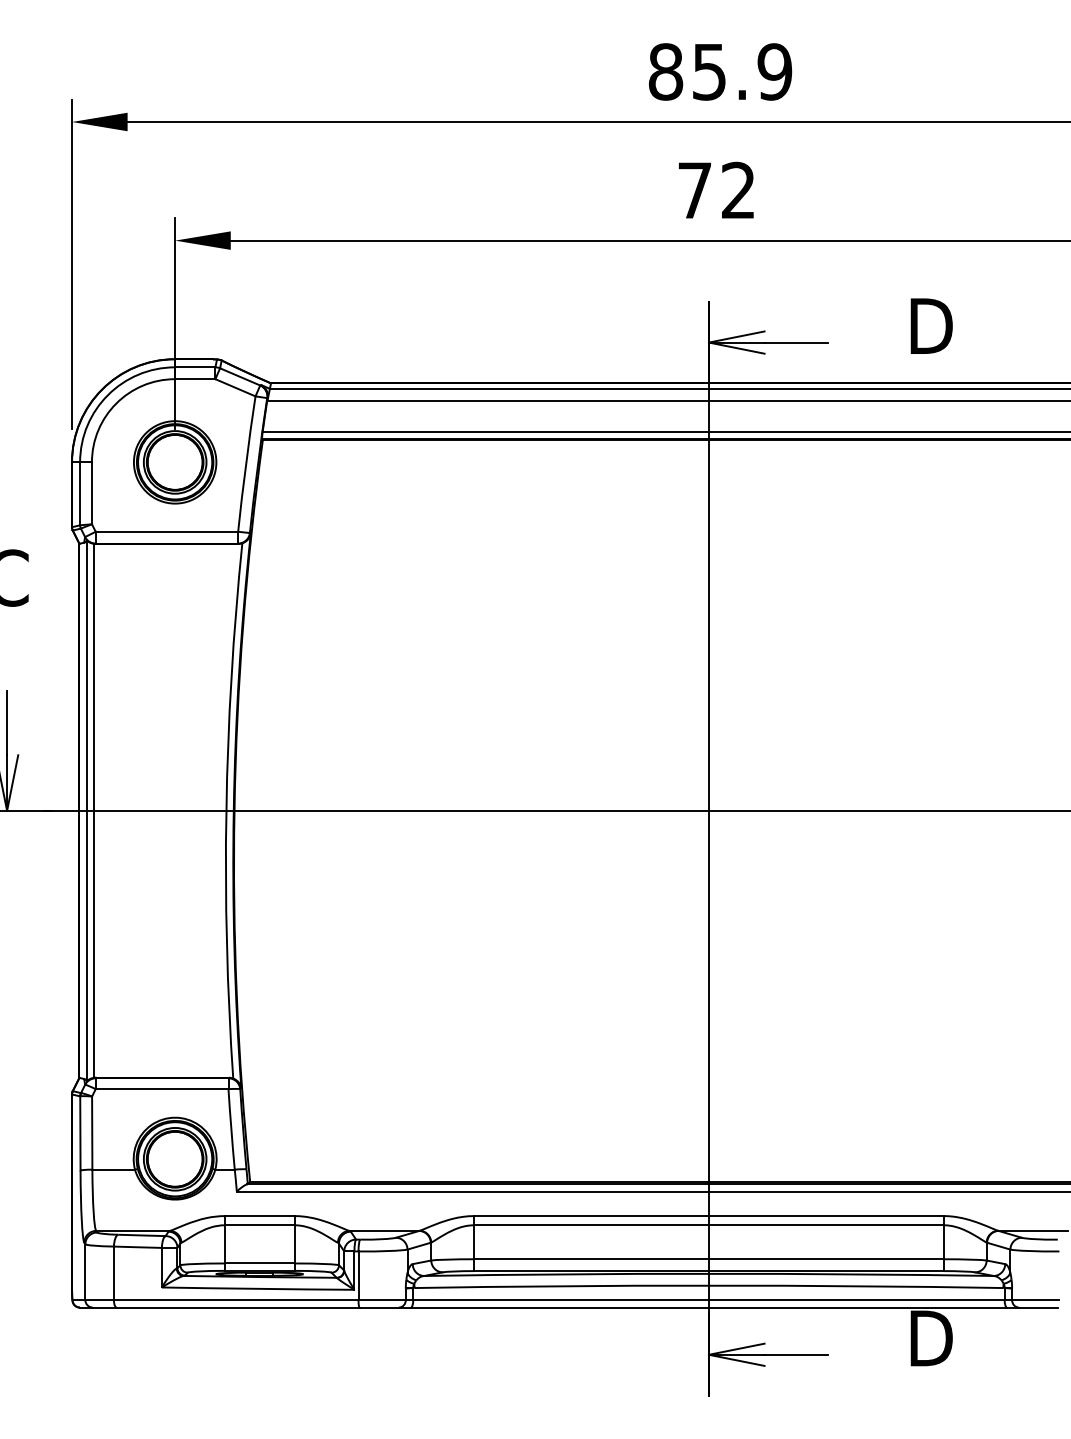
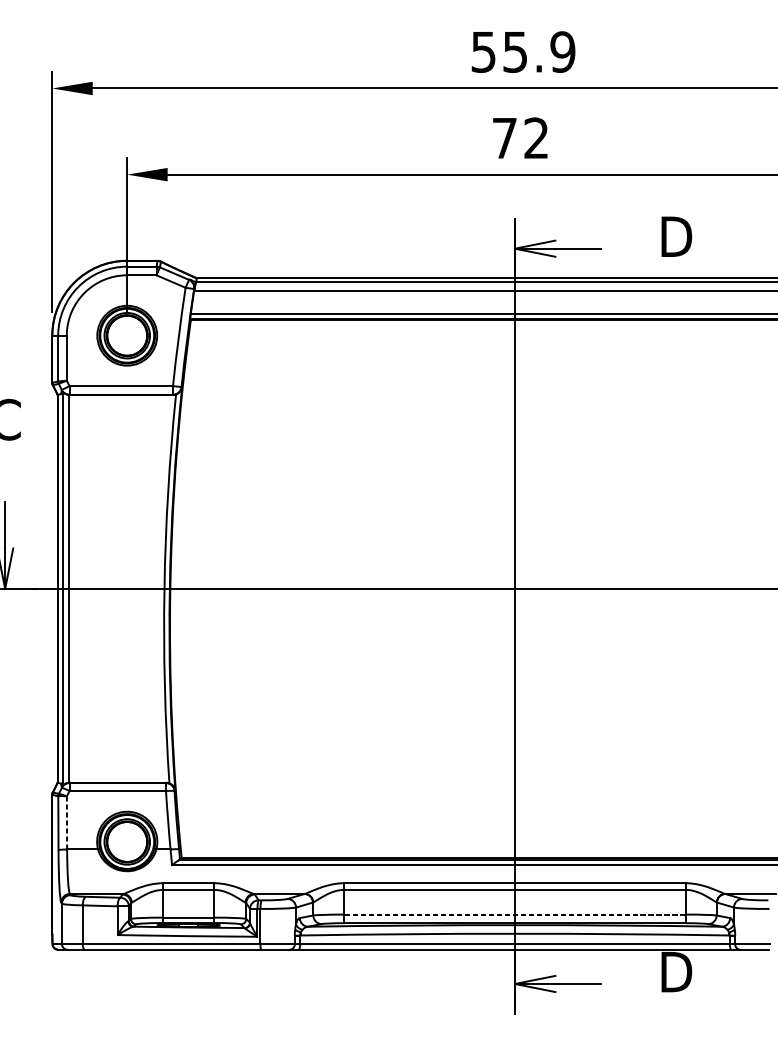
text: (665, 71) -> (483, 51), 85.9 -> 55.9
line: (92, 1133) -> (67, 823), solid -> dashed
line: (708, 1259) -> (514, 914), solid -> dashed

